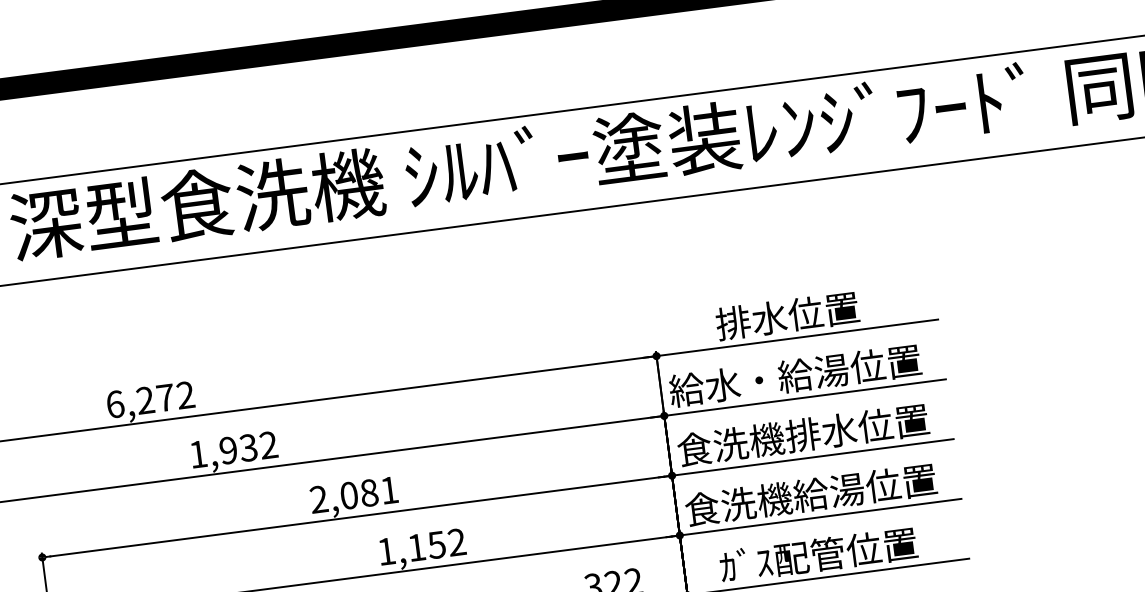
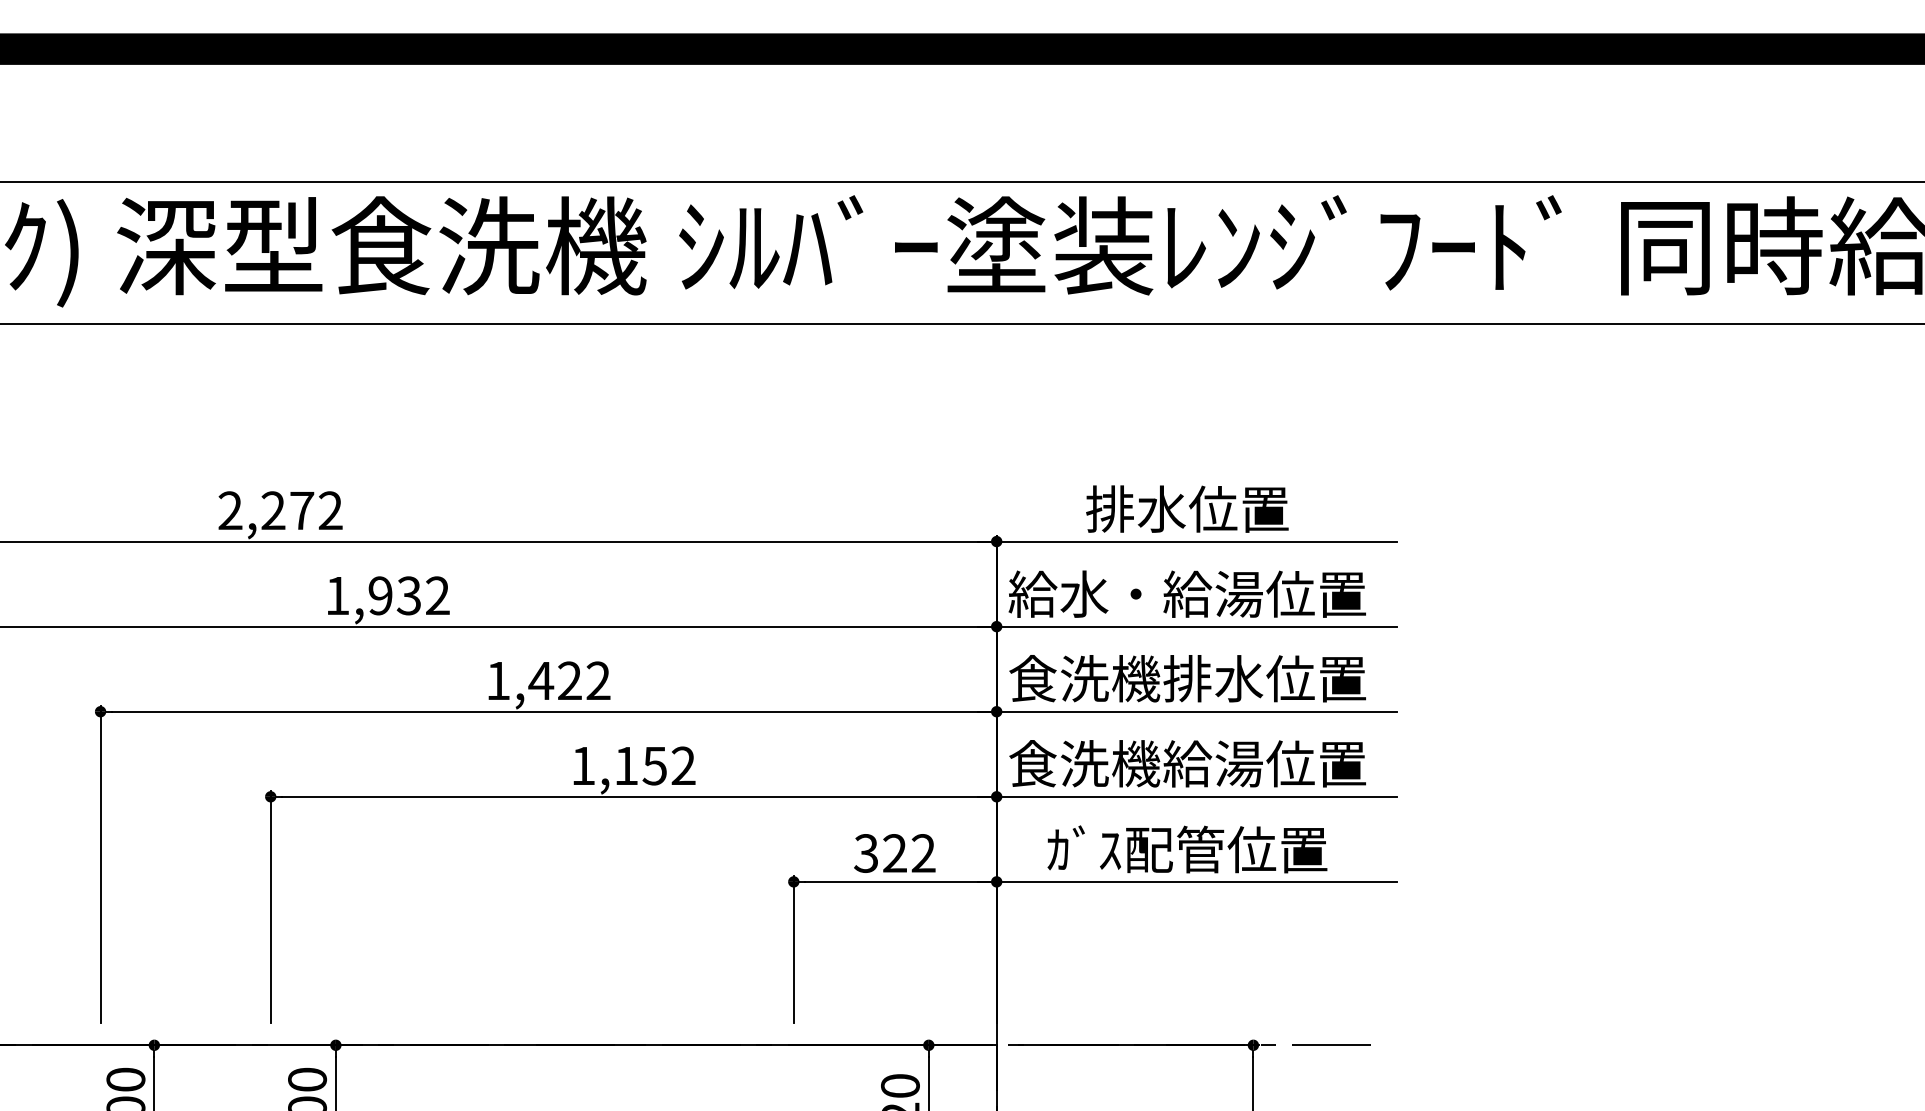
text: (115, 404) -> (230, 510), 6,272 -> 2,272
text: (354, 494) -> (548, 680), 2,081 -> 1,422

